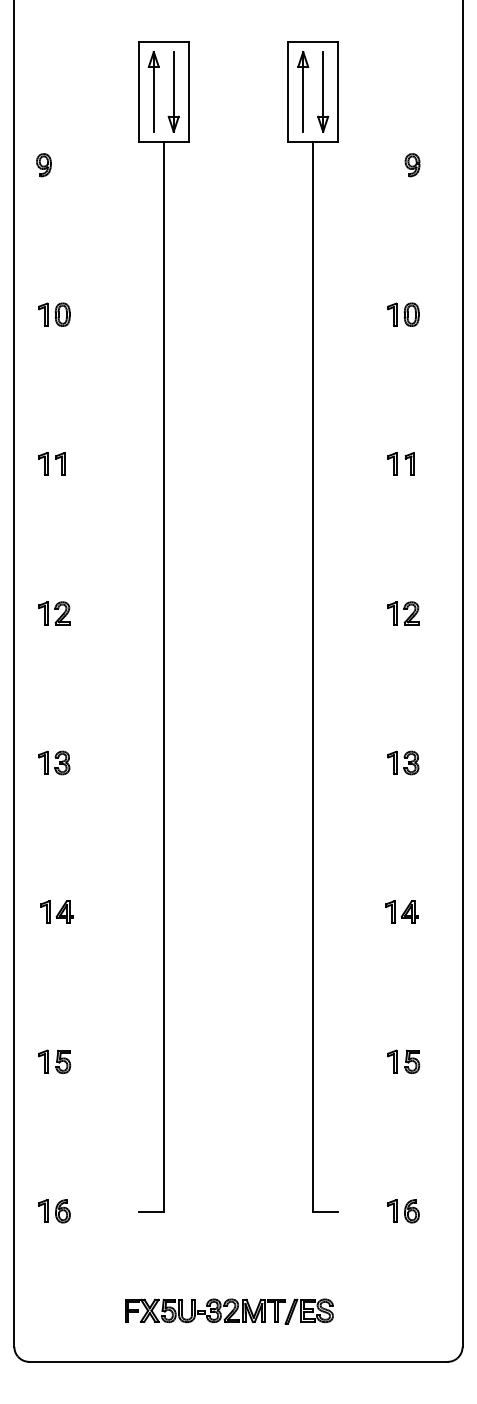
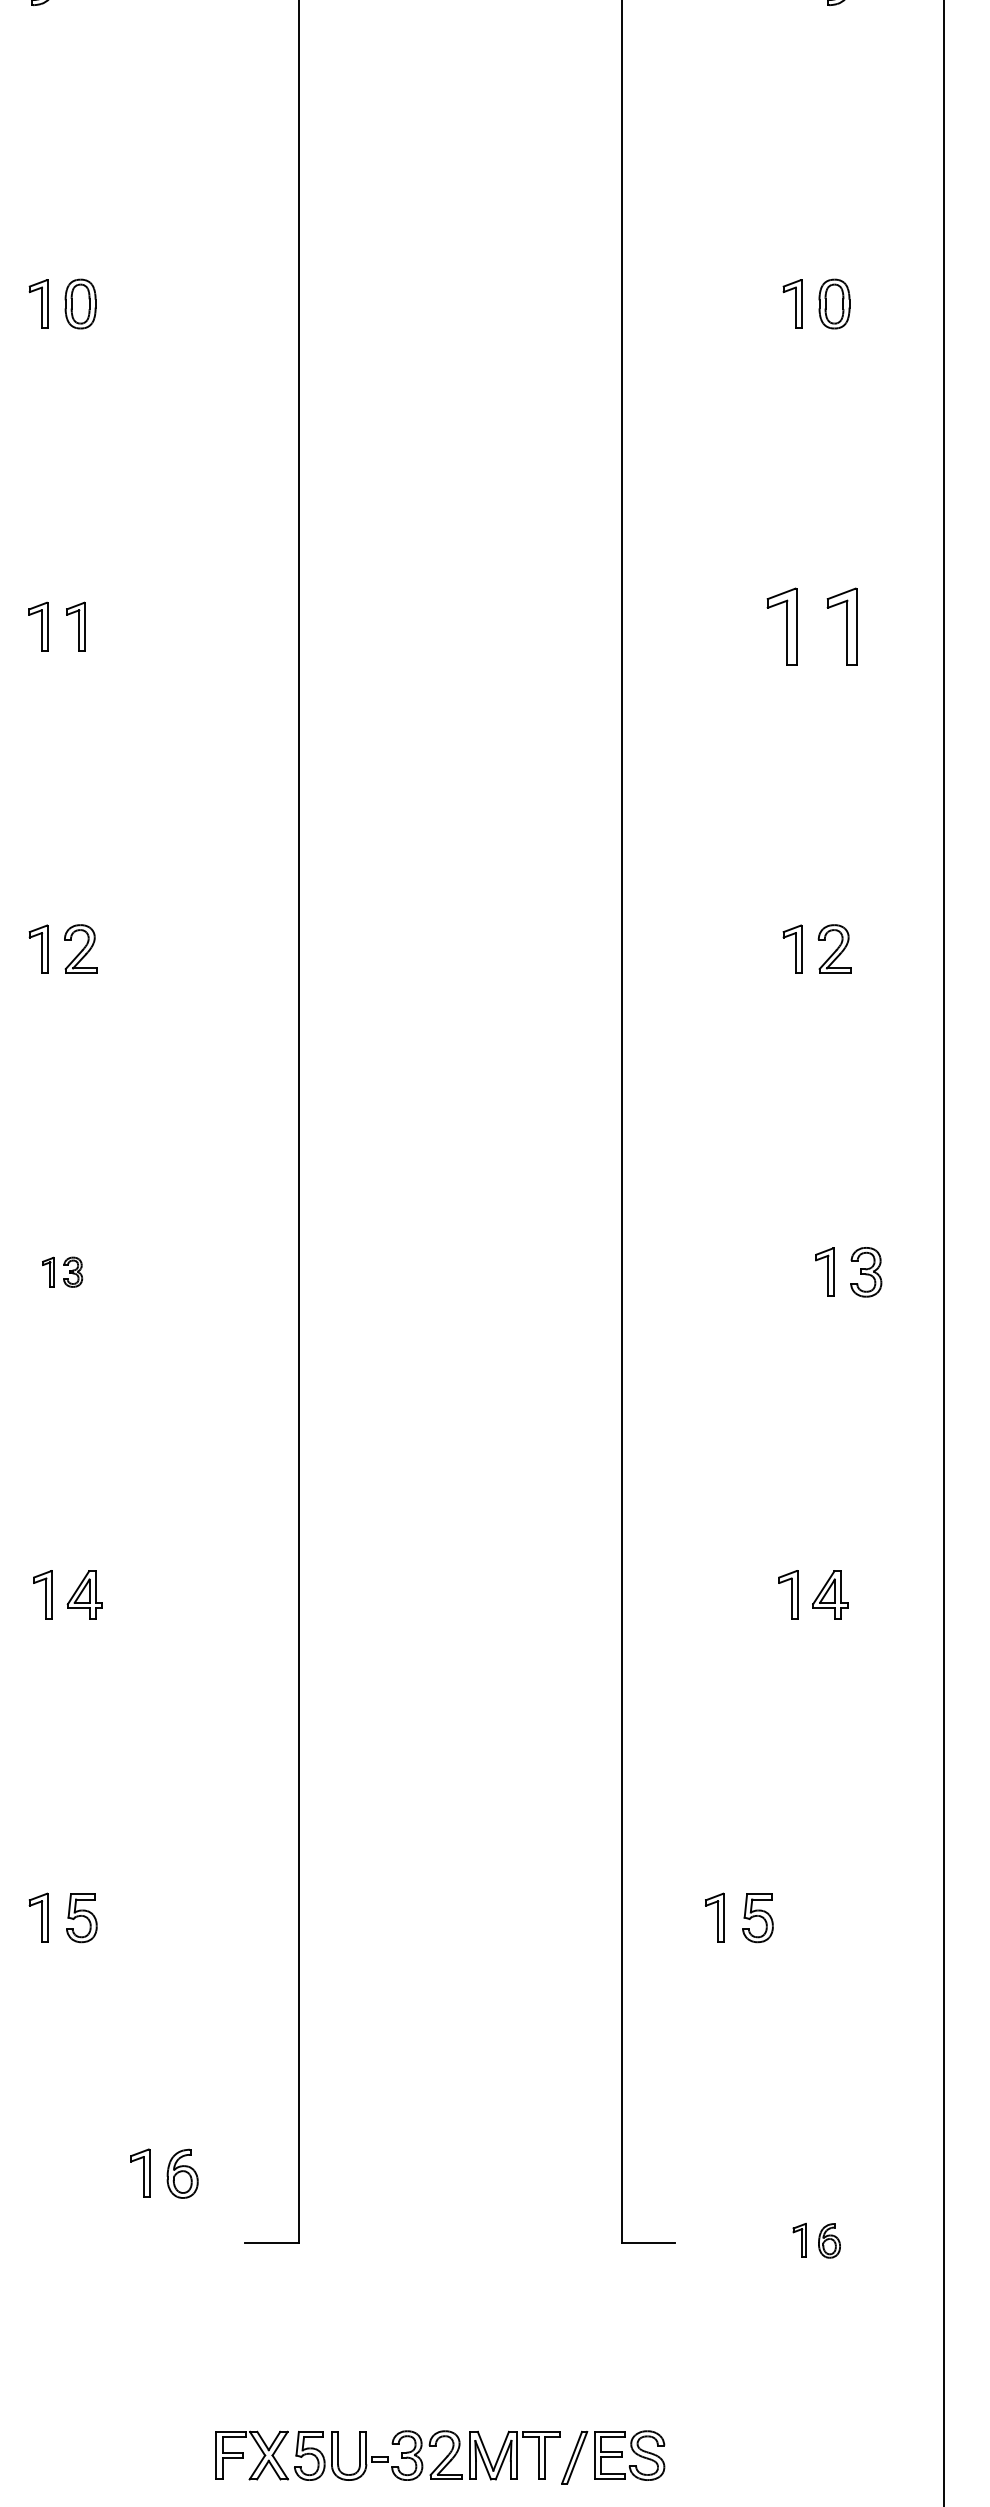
part: (400, 463) -> (810, 625), size x1.6
part: (54, 762) -> (62, 1271), size x0.6
part: (403, 762) -> (849, 1271), moved
part: (403, 1061) -> (738, 1917), moved
part: (54, 1211) -> (164, 2174), moved
part: (403, 1211) -> (816, 2241), size x0.7

